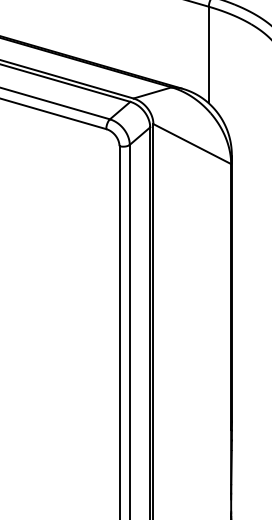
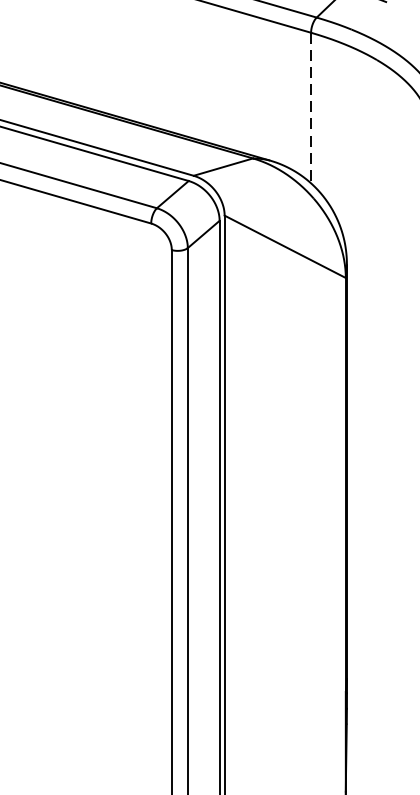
line: (208, 55) -> (310, 108), solid -> dashed

